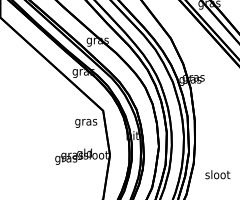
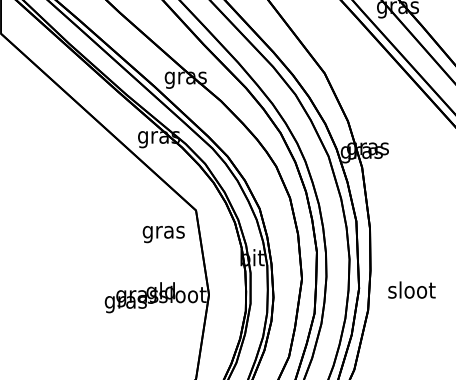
text: (217, 174) -> (411, 289), moved

